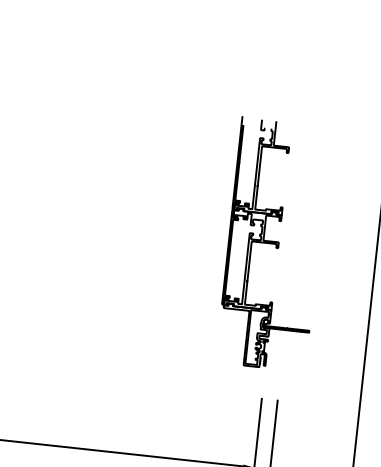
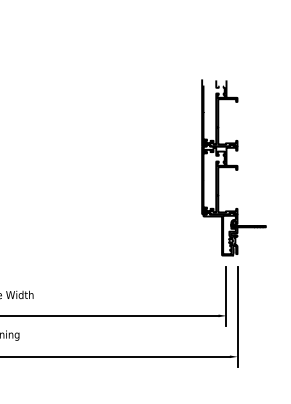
part: (272, 244) -> (233, 167), moved

